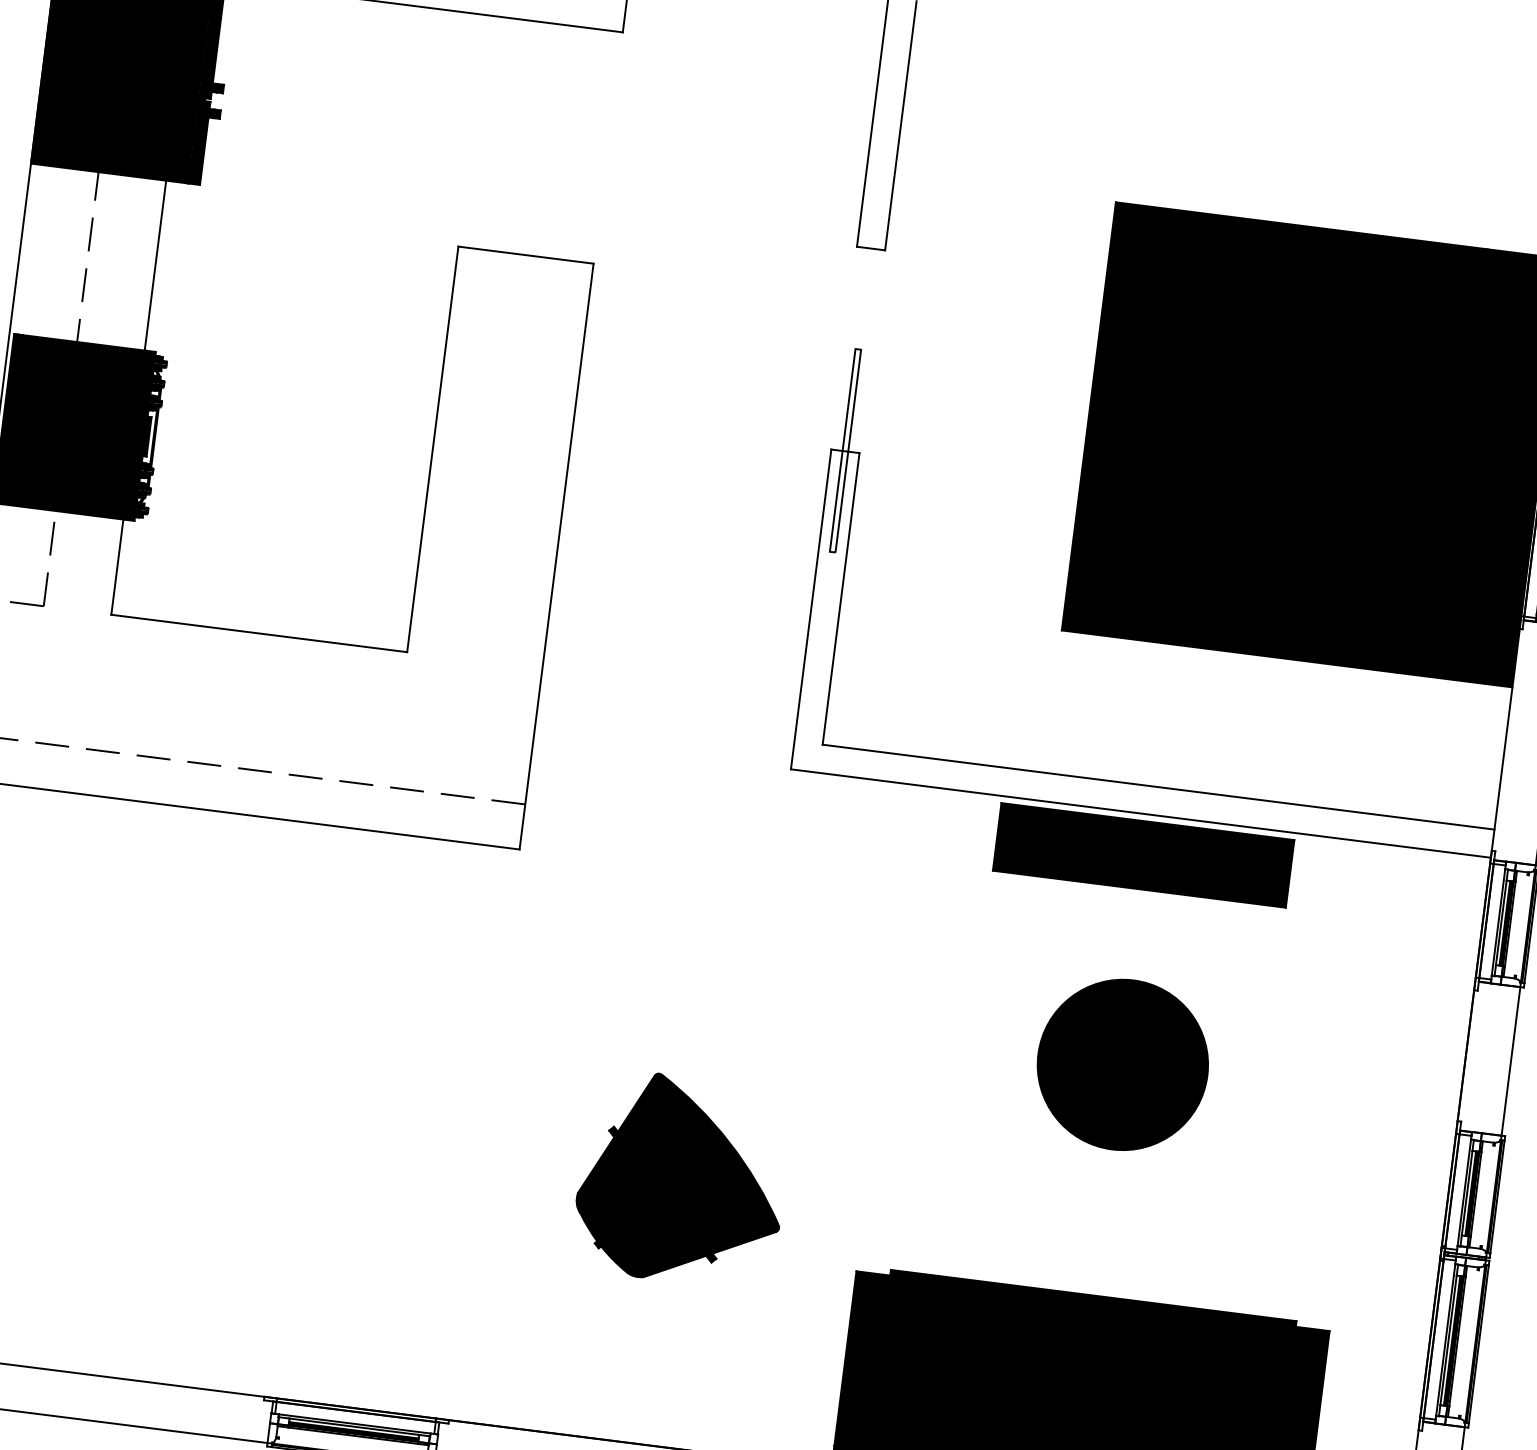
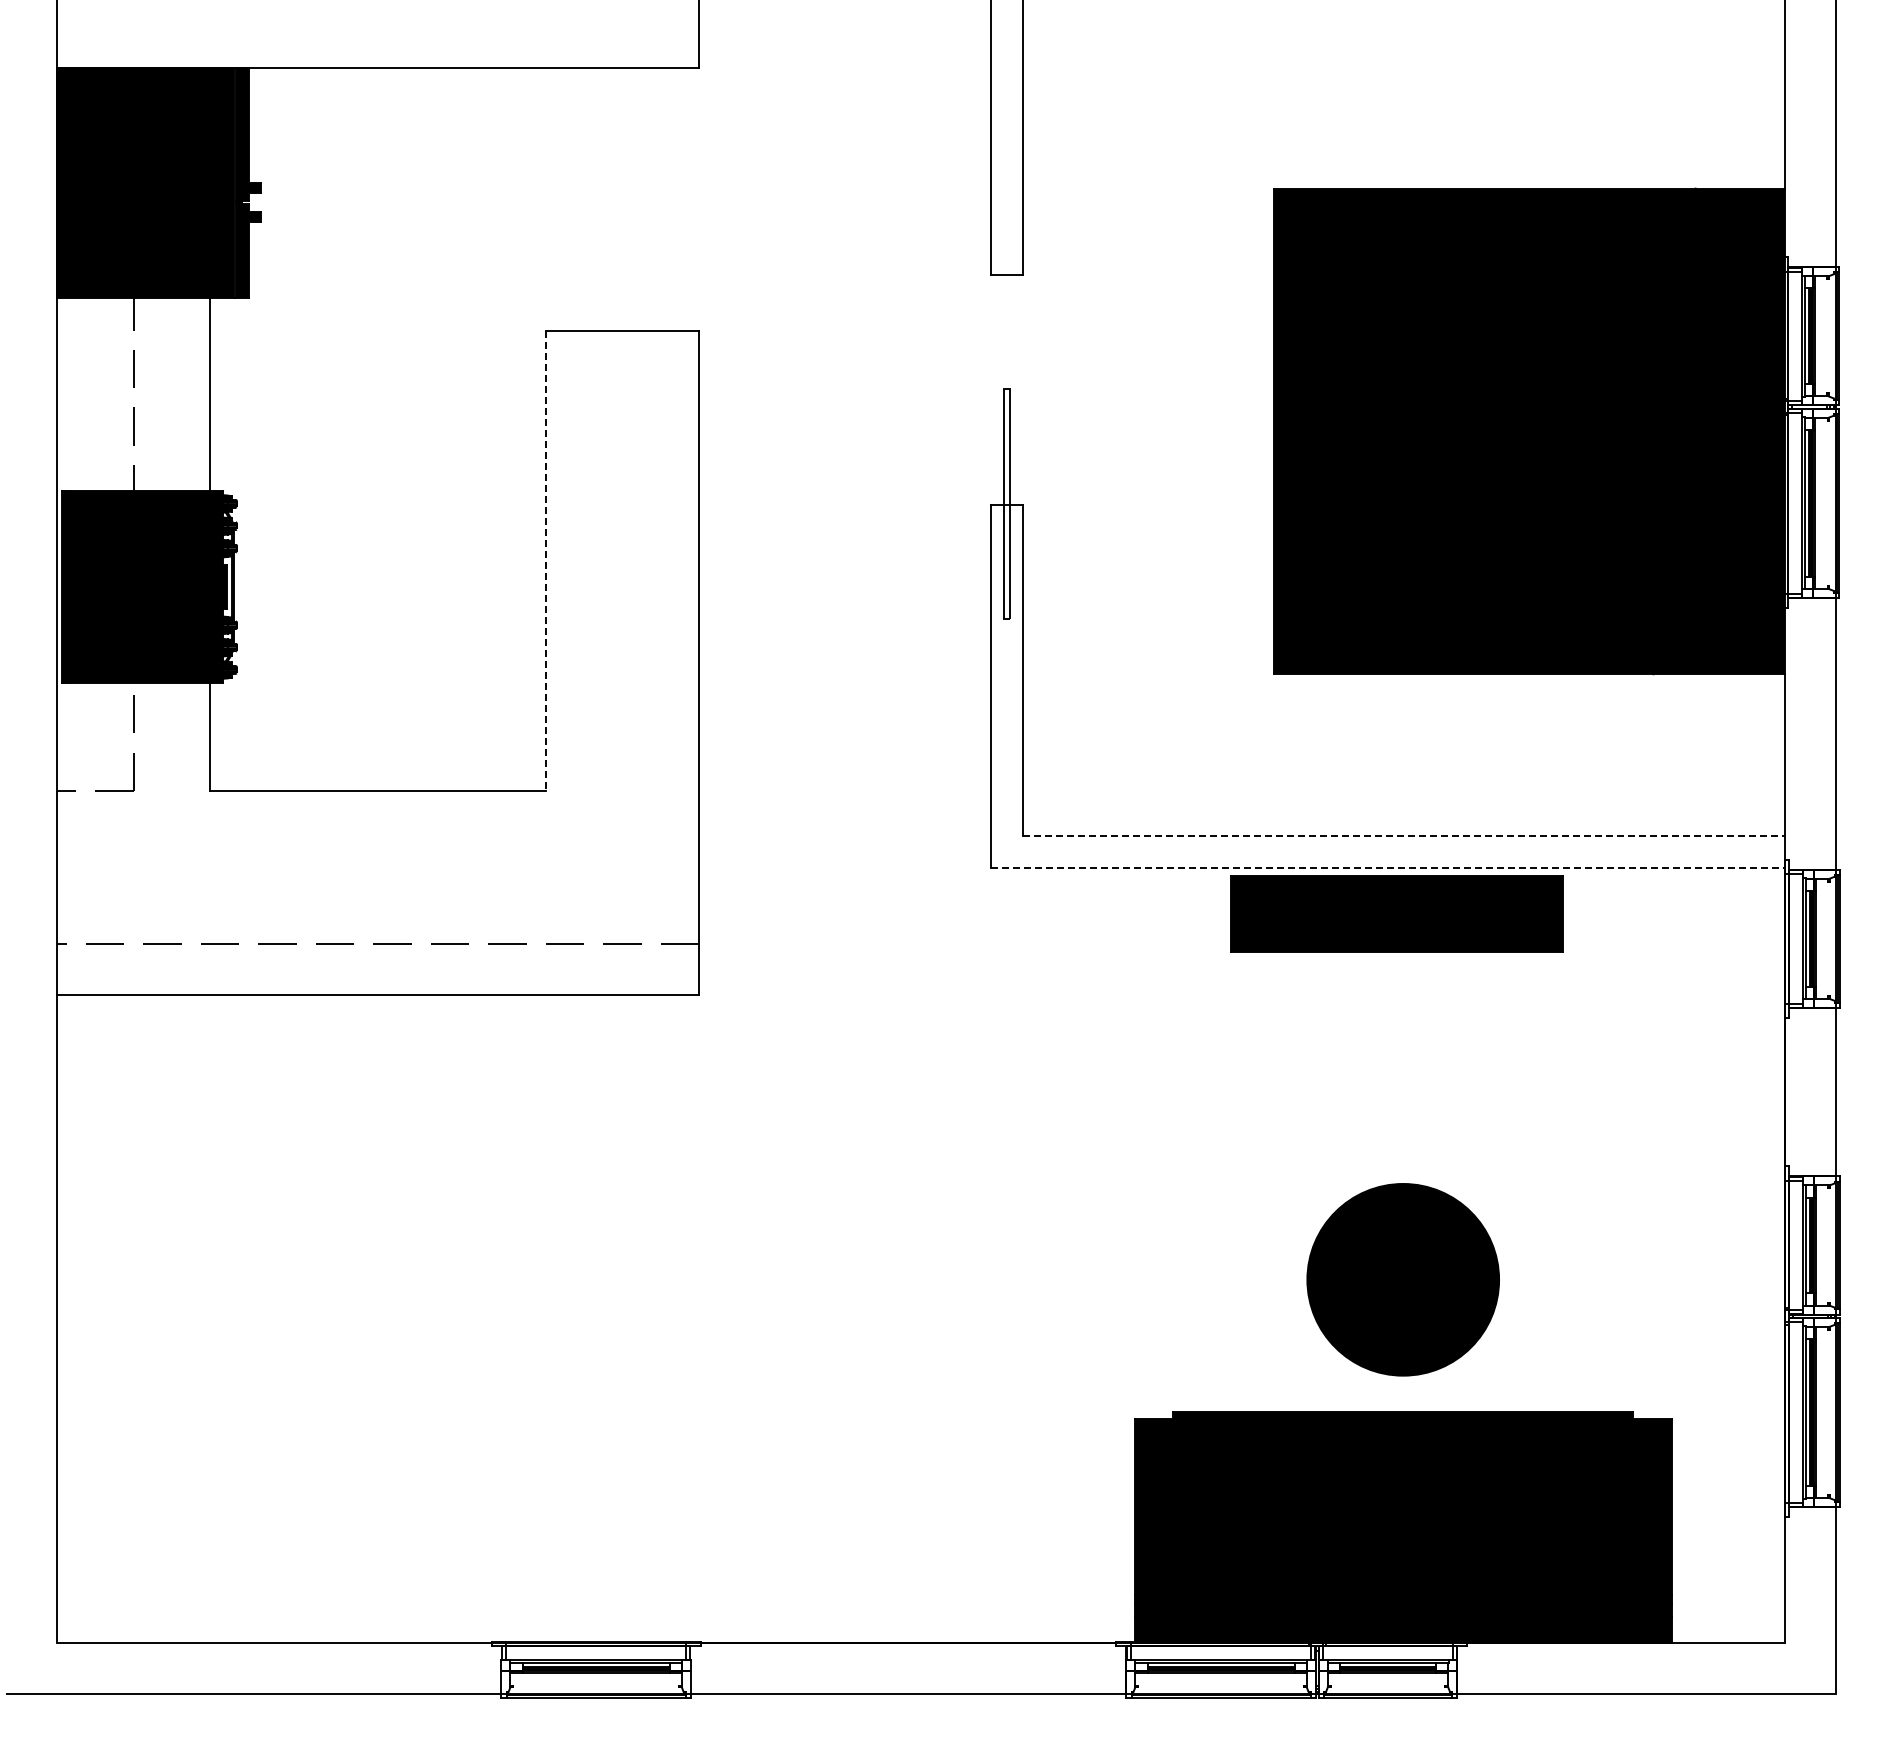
line: (432, 449) -> (545, 561), solid -> dashed
line: (1159, 787) -> (1404, 835), solid -> dashed
line: (1141, 813) -> (1388, 867), solid -> dashed
part: (1122, 1064) -> (1402, 1279), moved
part: (682, 1179) -> (927, 1340), removed

